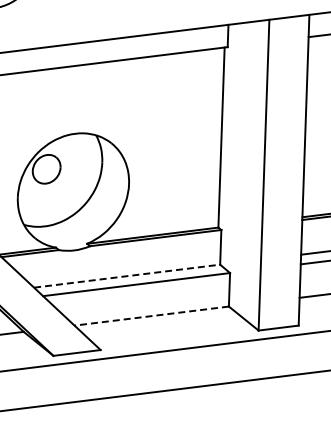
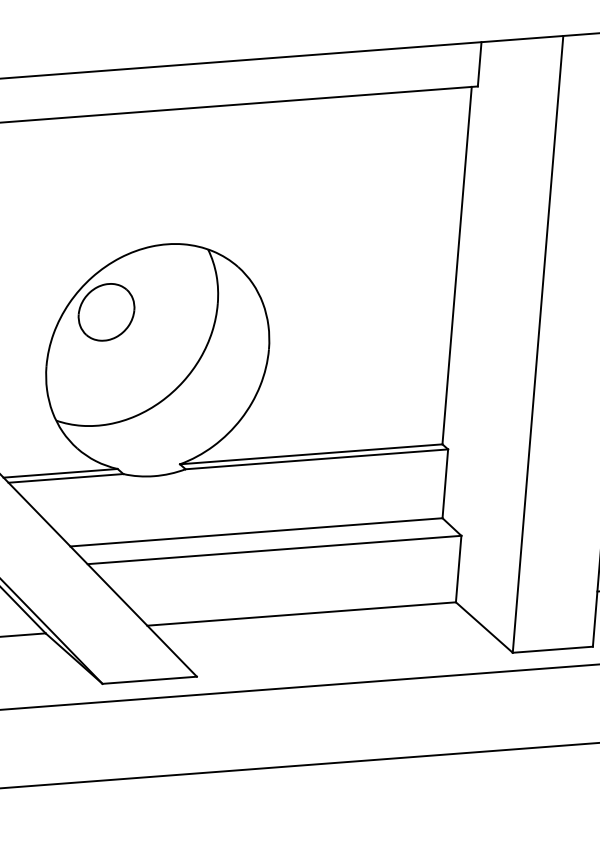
line: (127, 276) -> (257, 533), dashed -> solid
line: (151, 316) -> (301, 614), dashed -> solid

